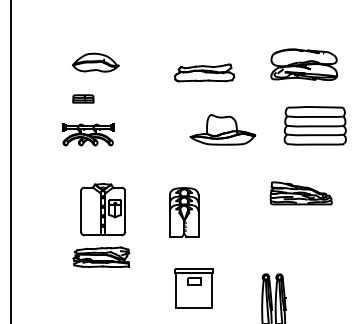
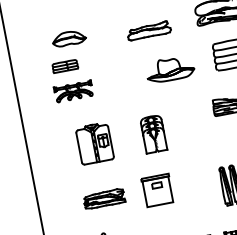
part: (83, 98) -> (65, 66), size x1.67
part: (101, 256) -> (104, 198), moved
part: (193, 288) -> (157, 190), moved

